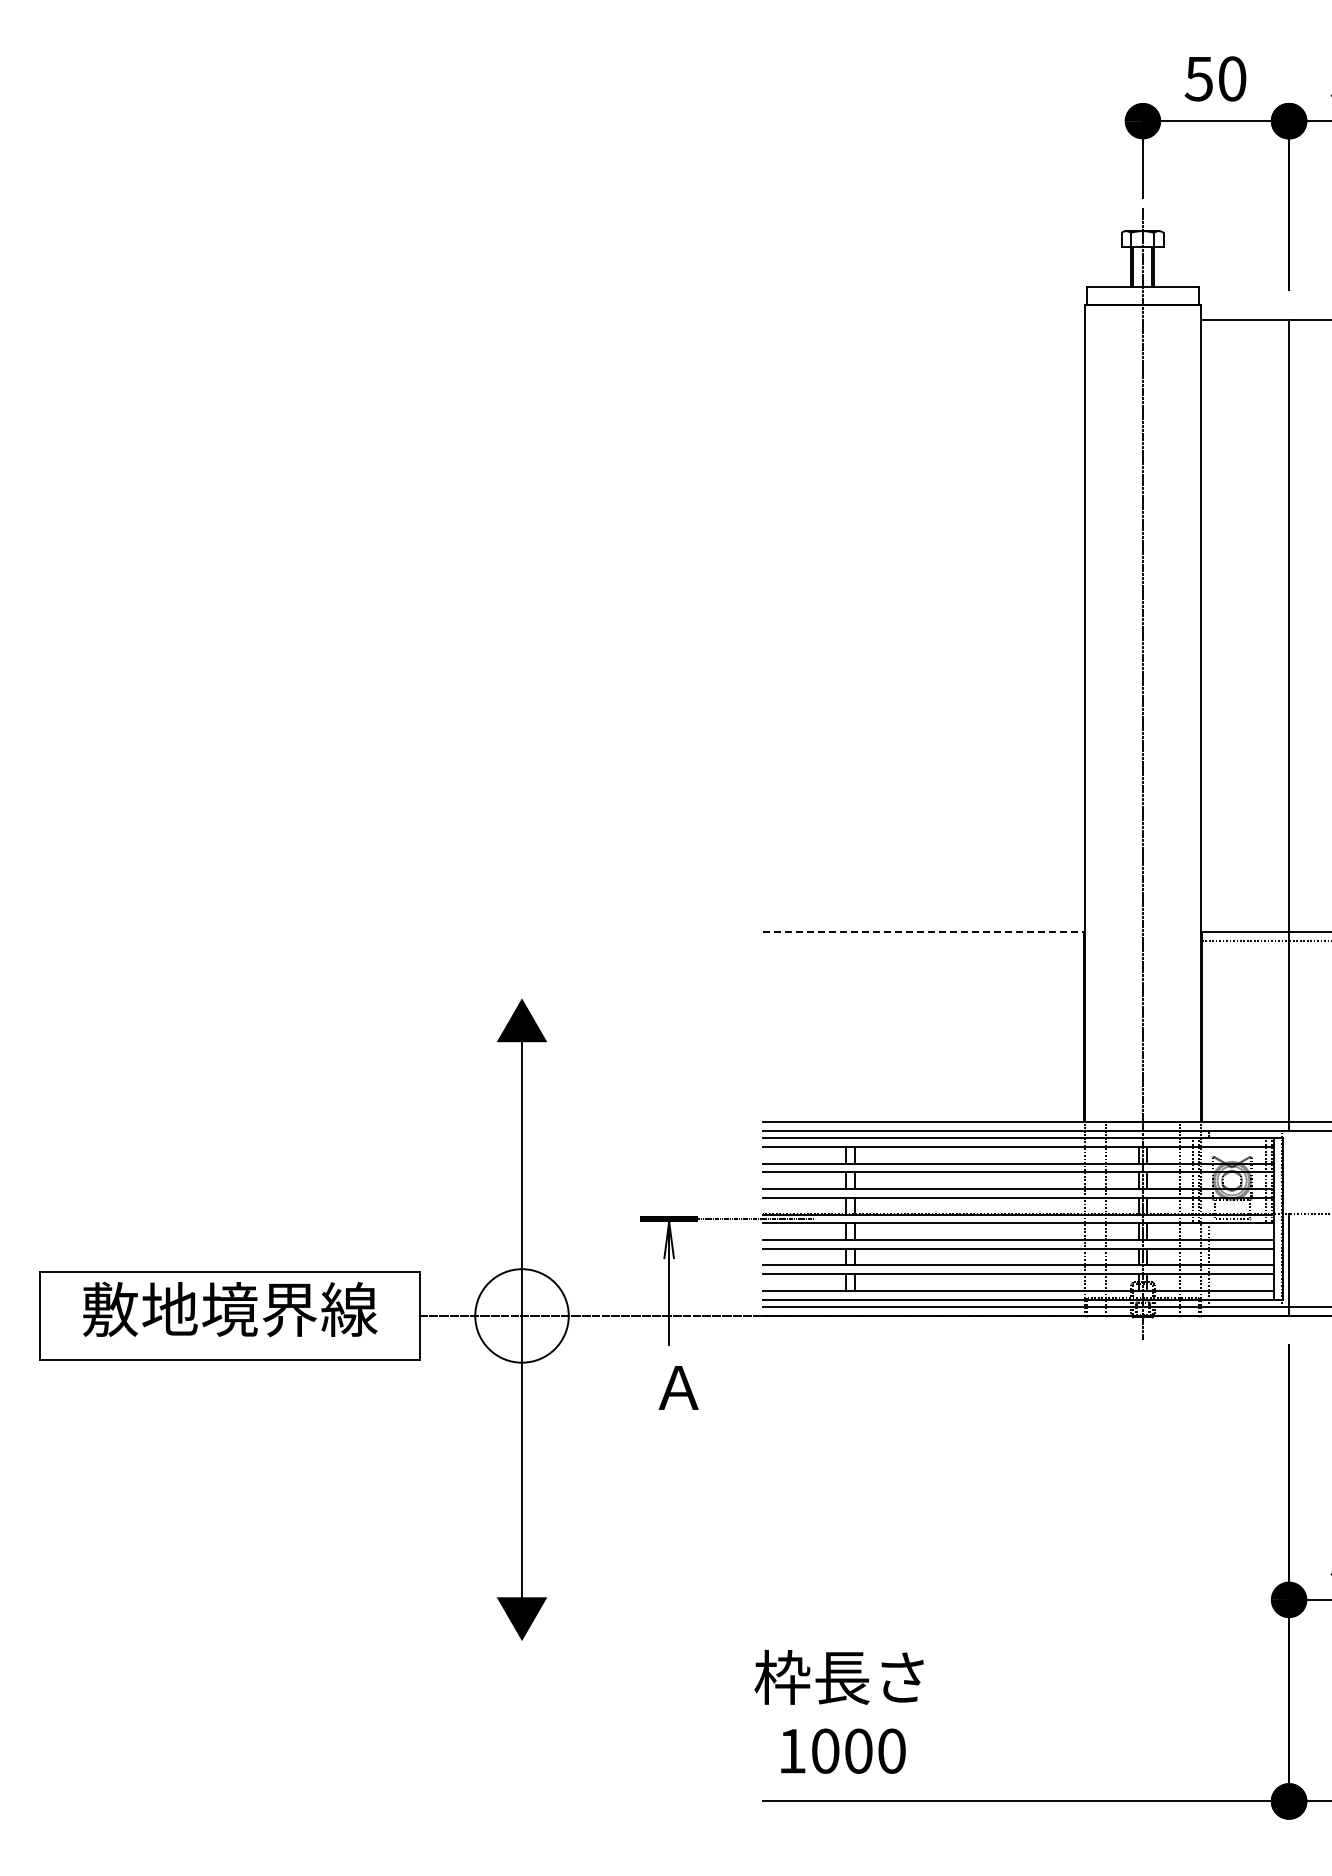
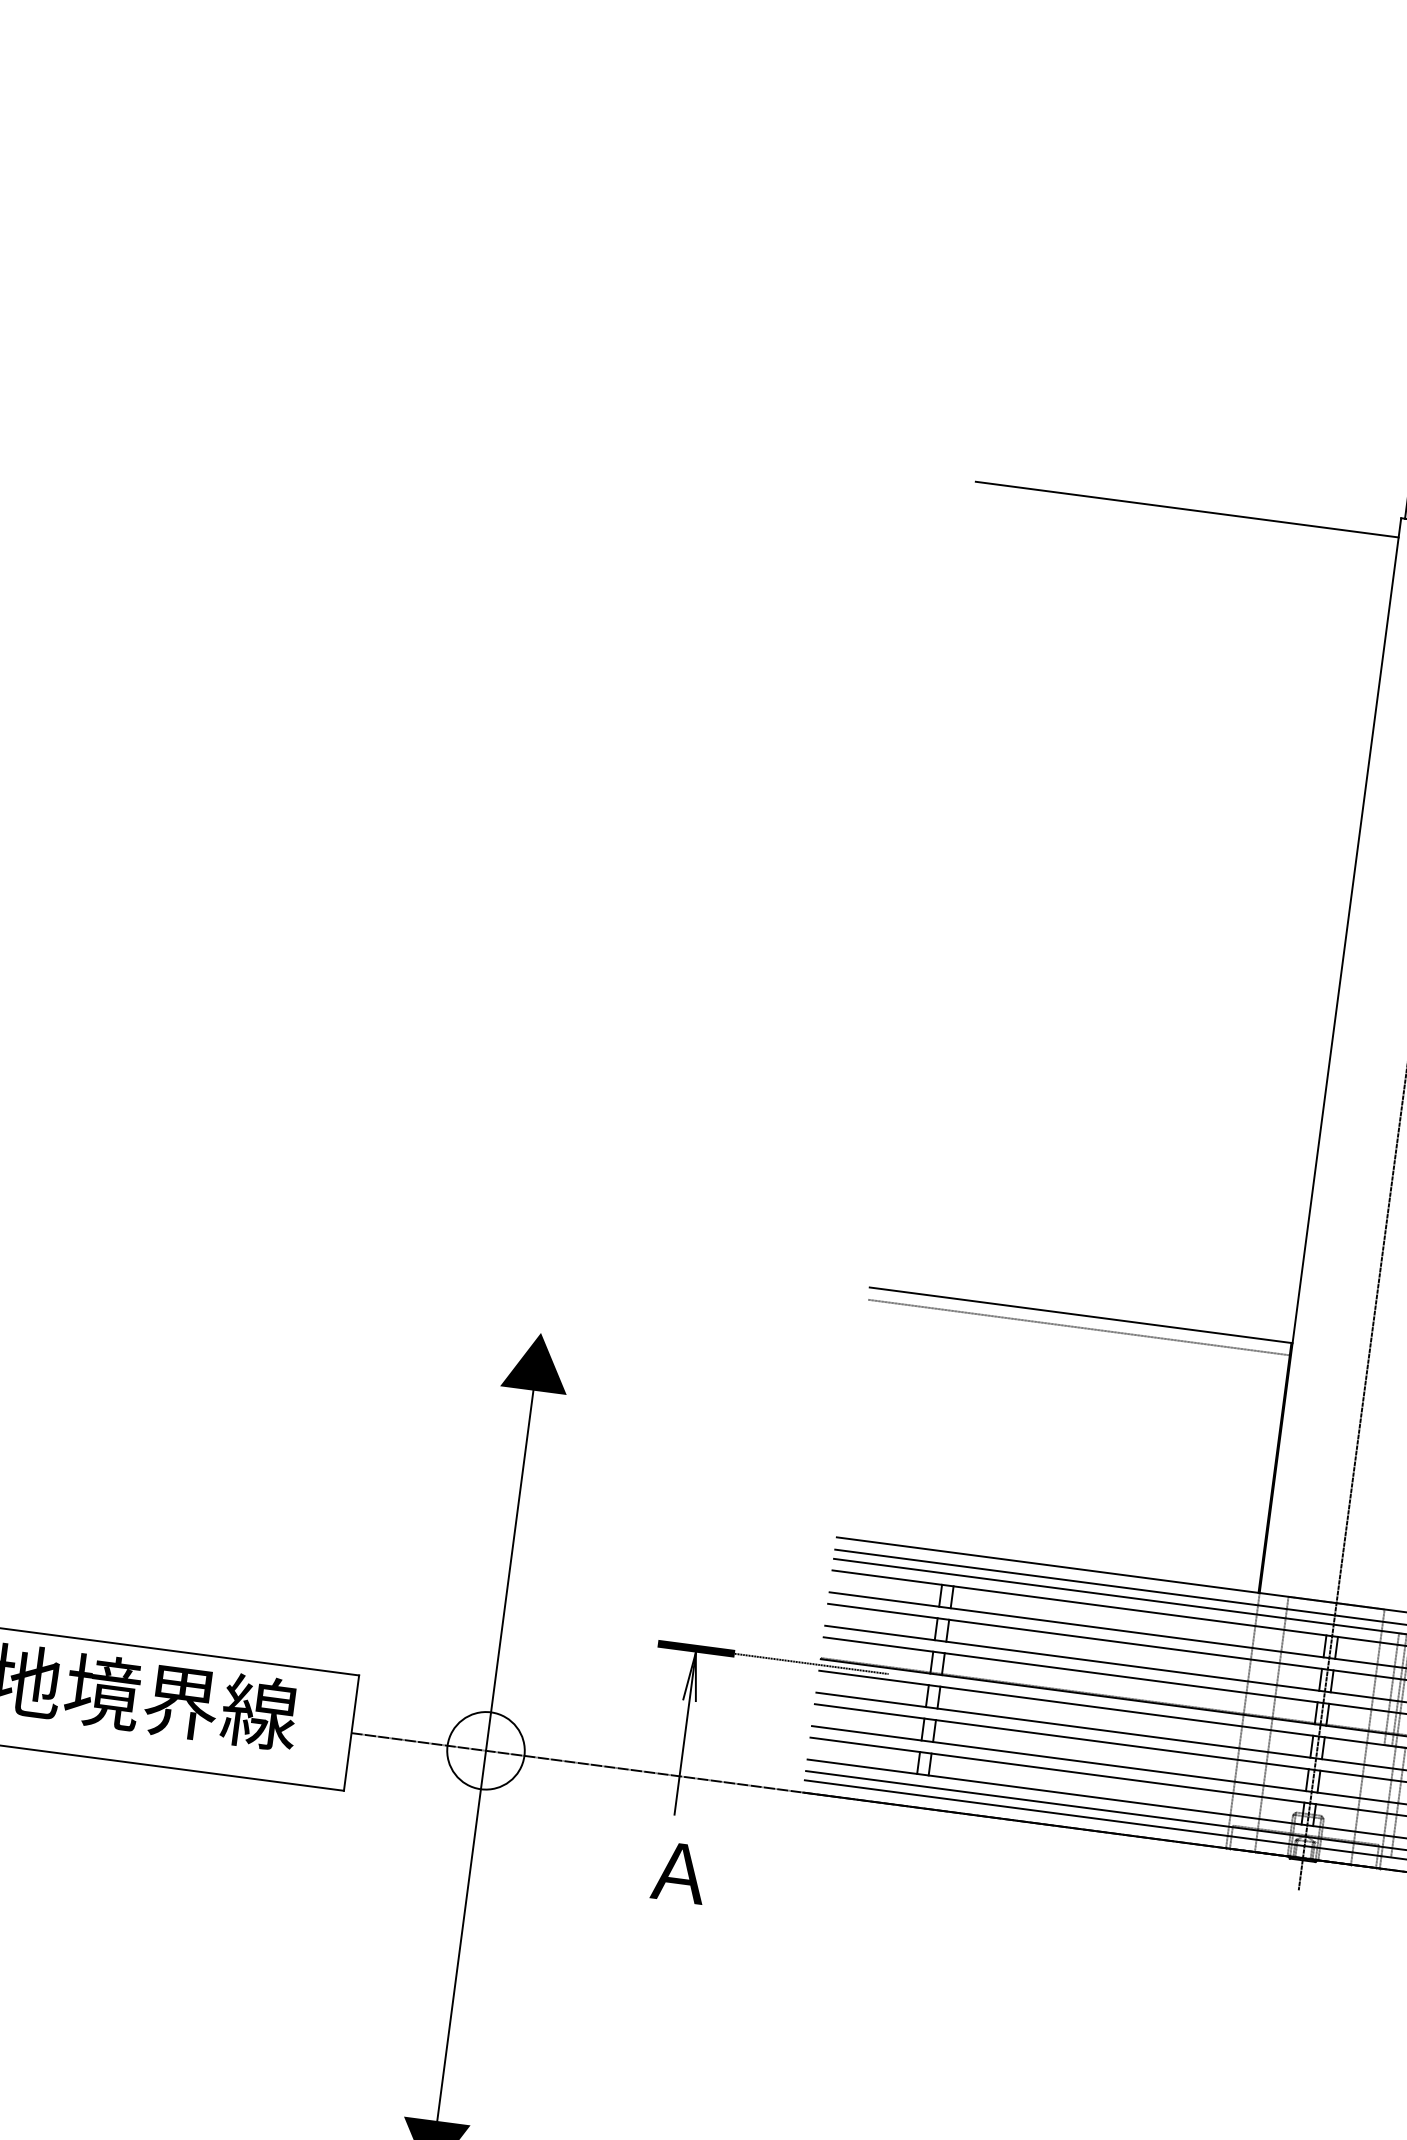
line: (923, 319) -> (1186, 509), added
line: (923, 932) -> (1080, 1315), dashed -> solid
line: (923, 941) -> (1079, 1327), added
circle: (521, 1315) -> (485, 1750), size x0.62

